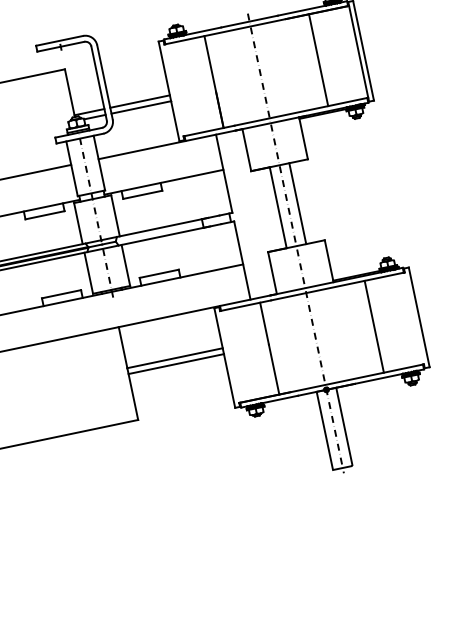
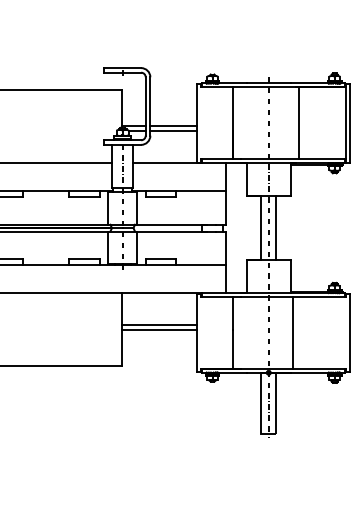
line: (318, 60) -> (298, 123), moved
line: (373, 326) -> (292, 332), moved

